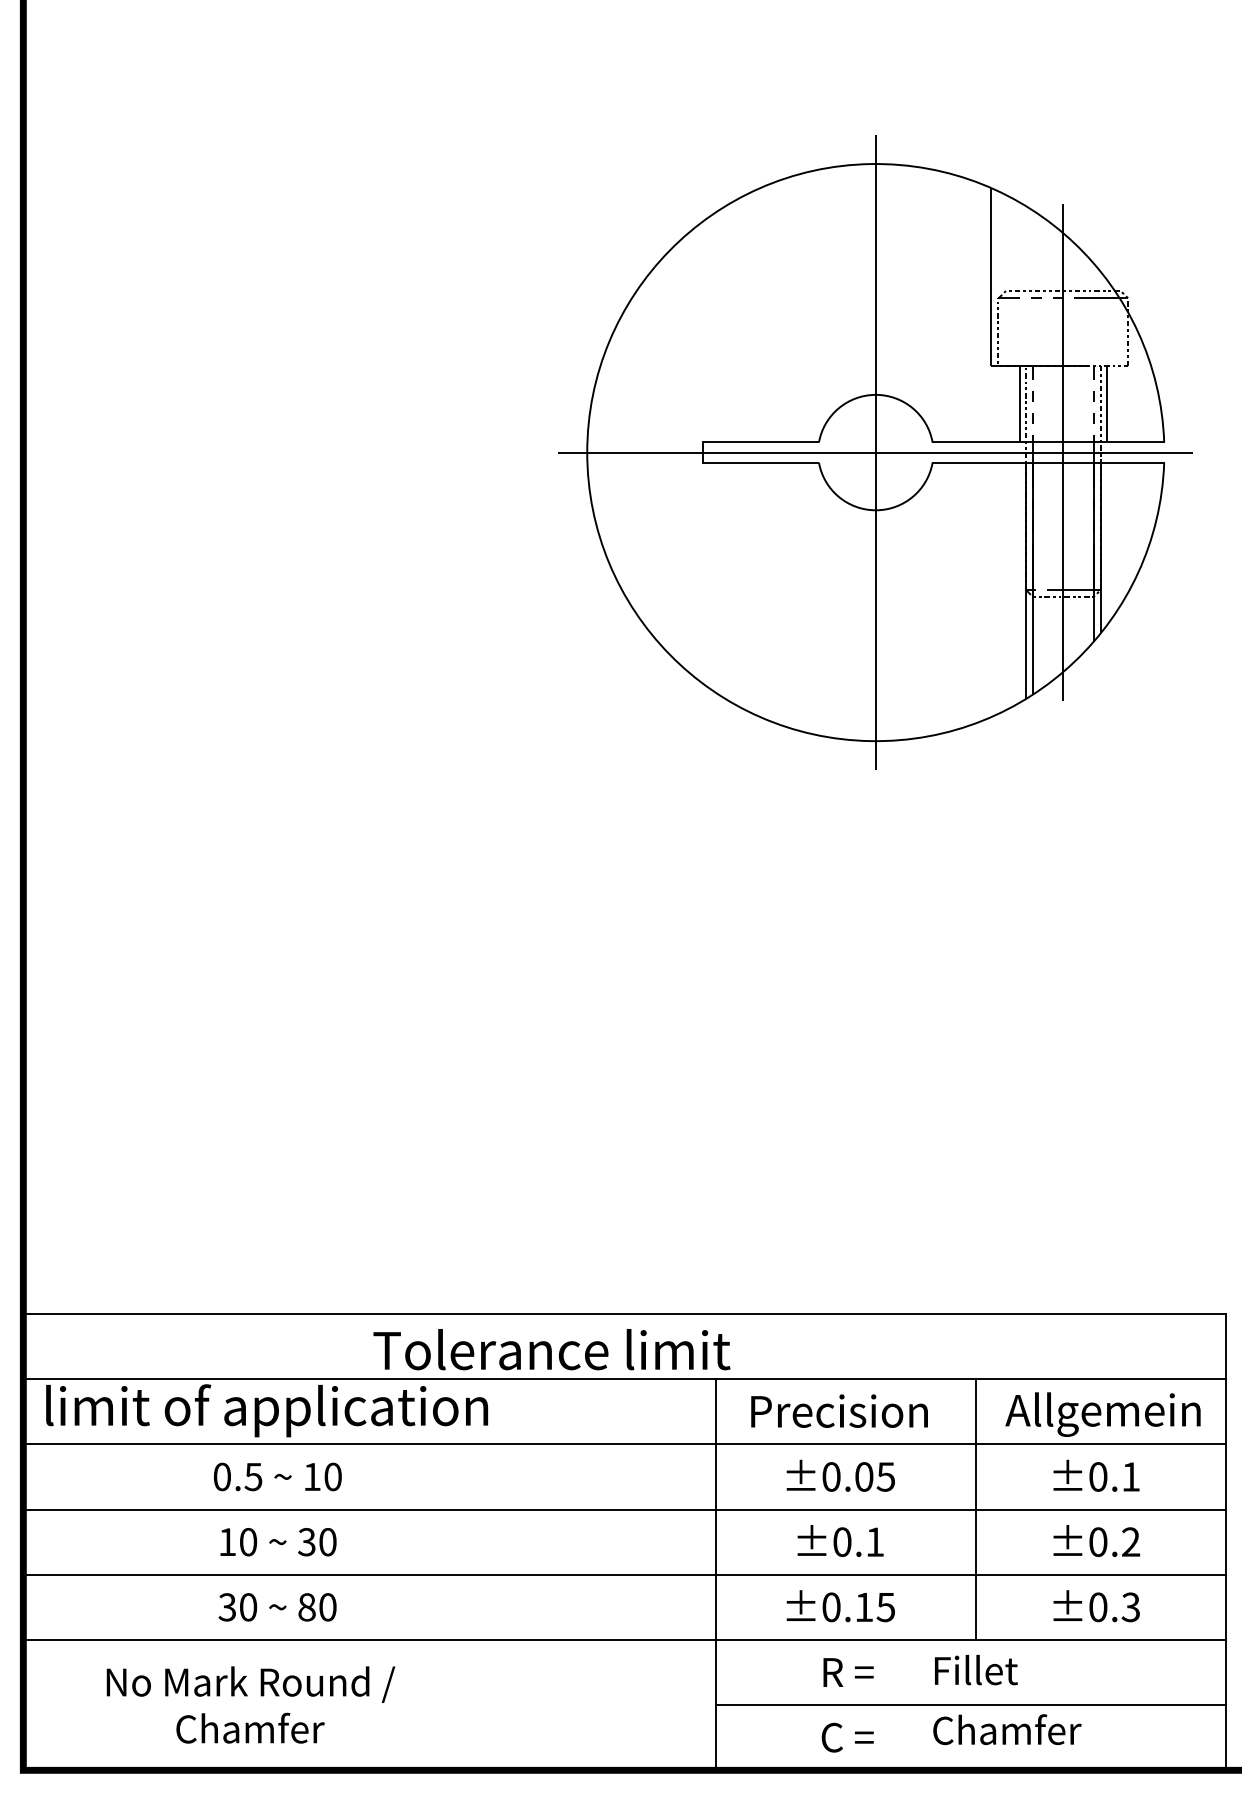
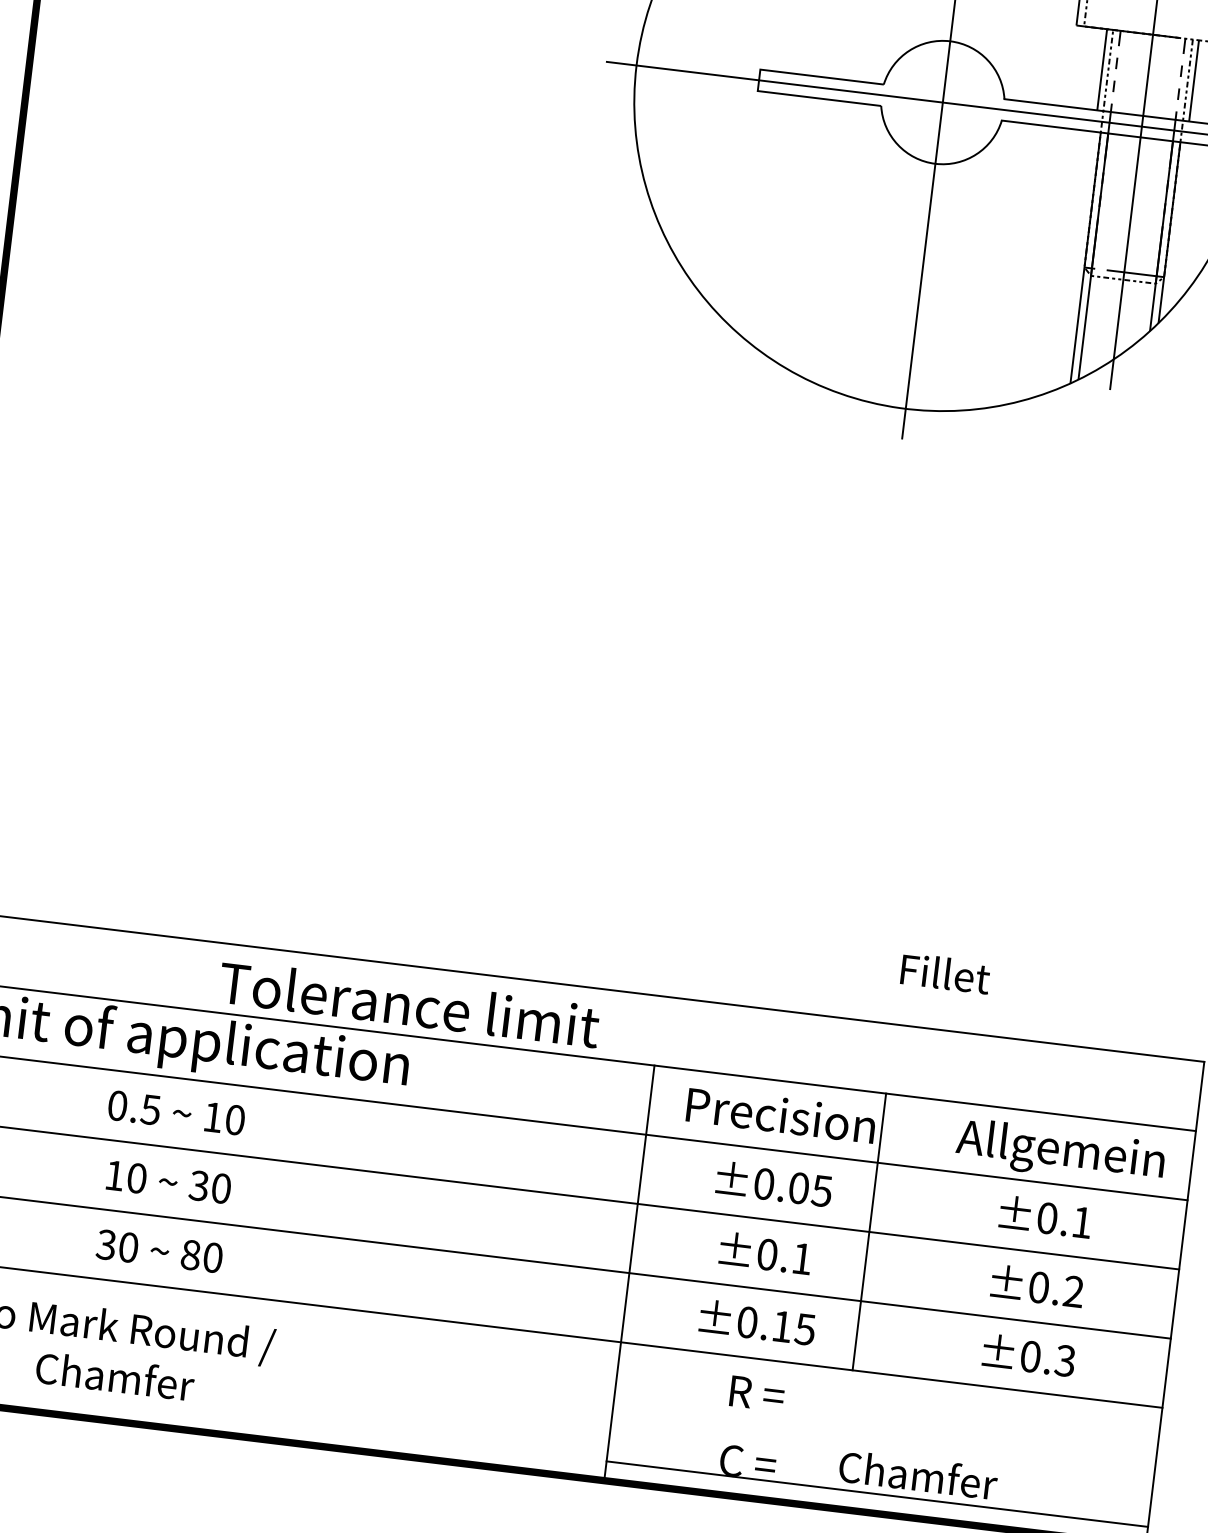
text: (551, 1349) -> (409, 1003), moved
line: (975, 1509) -> (869, 1231), moved
text: (976, 1670) -> (945, 974), moved
line: (971, 1705) -> (877, 1494), moved

